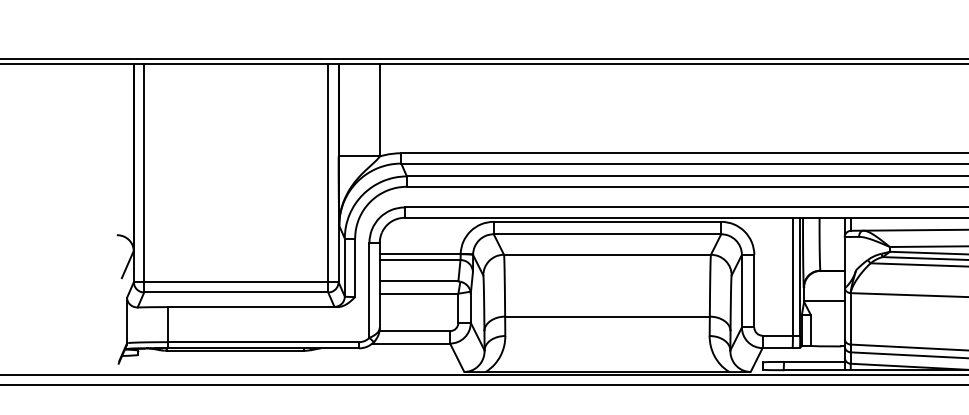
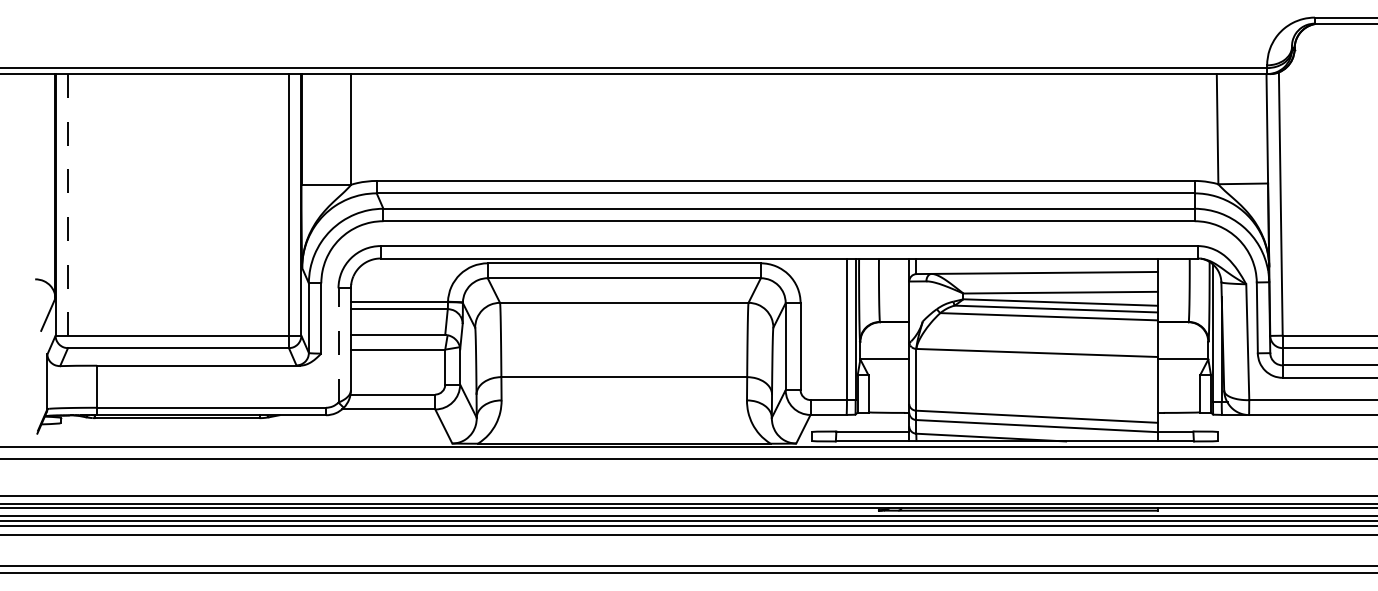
line: (144, 178) -> (68, 211), solid -> dashed
line: (369, 289) -> (338, 344), solid -> dashed

